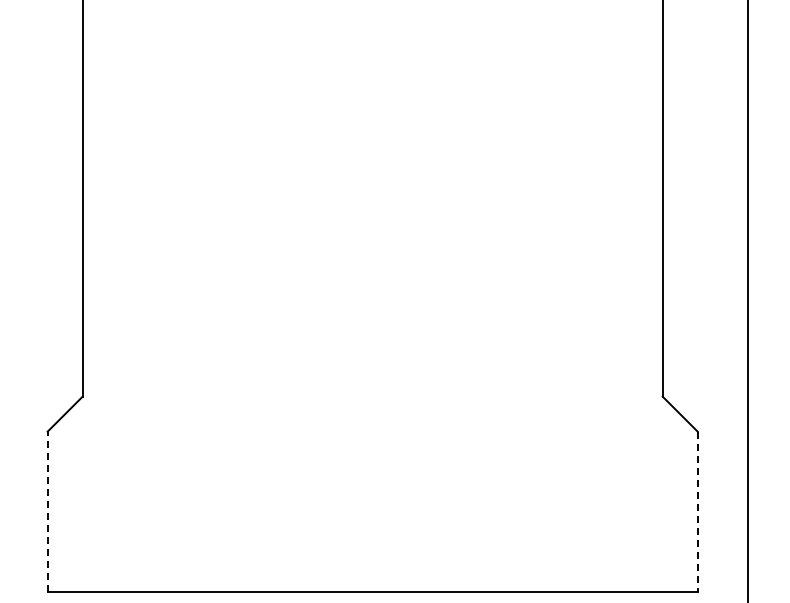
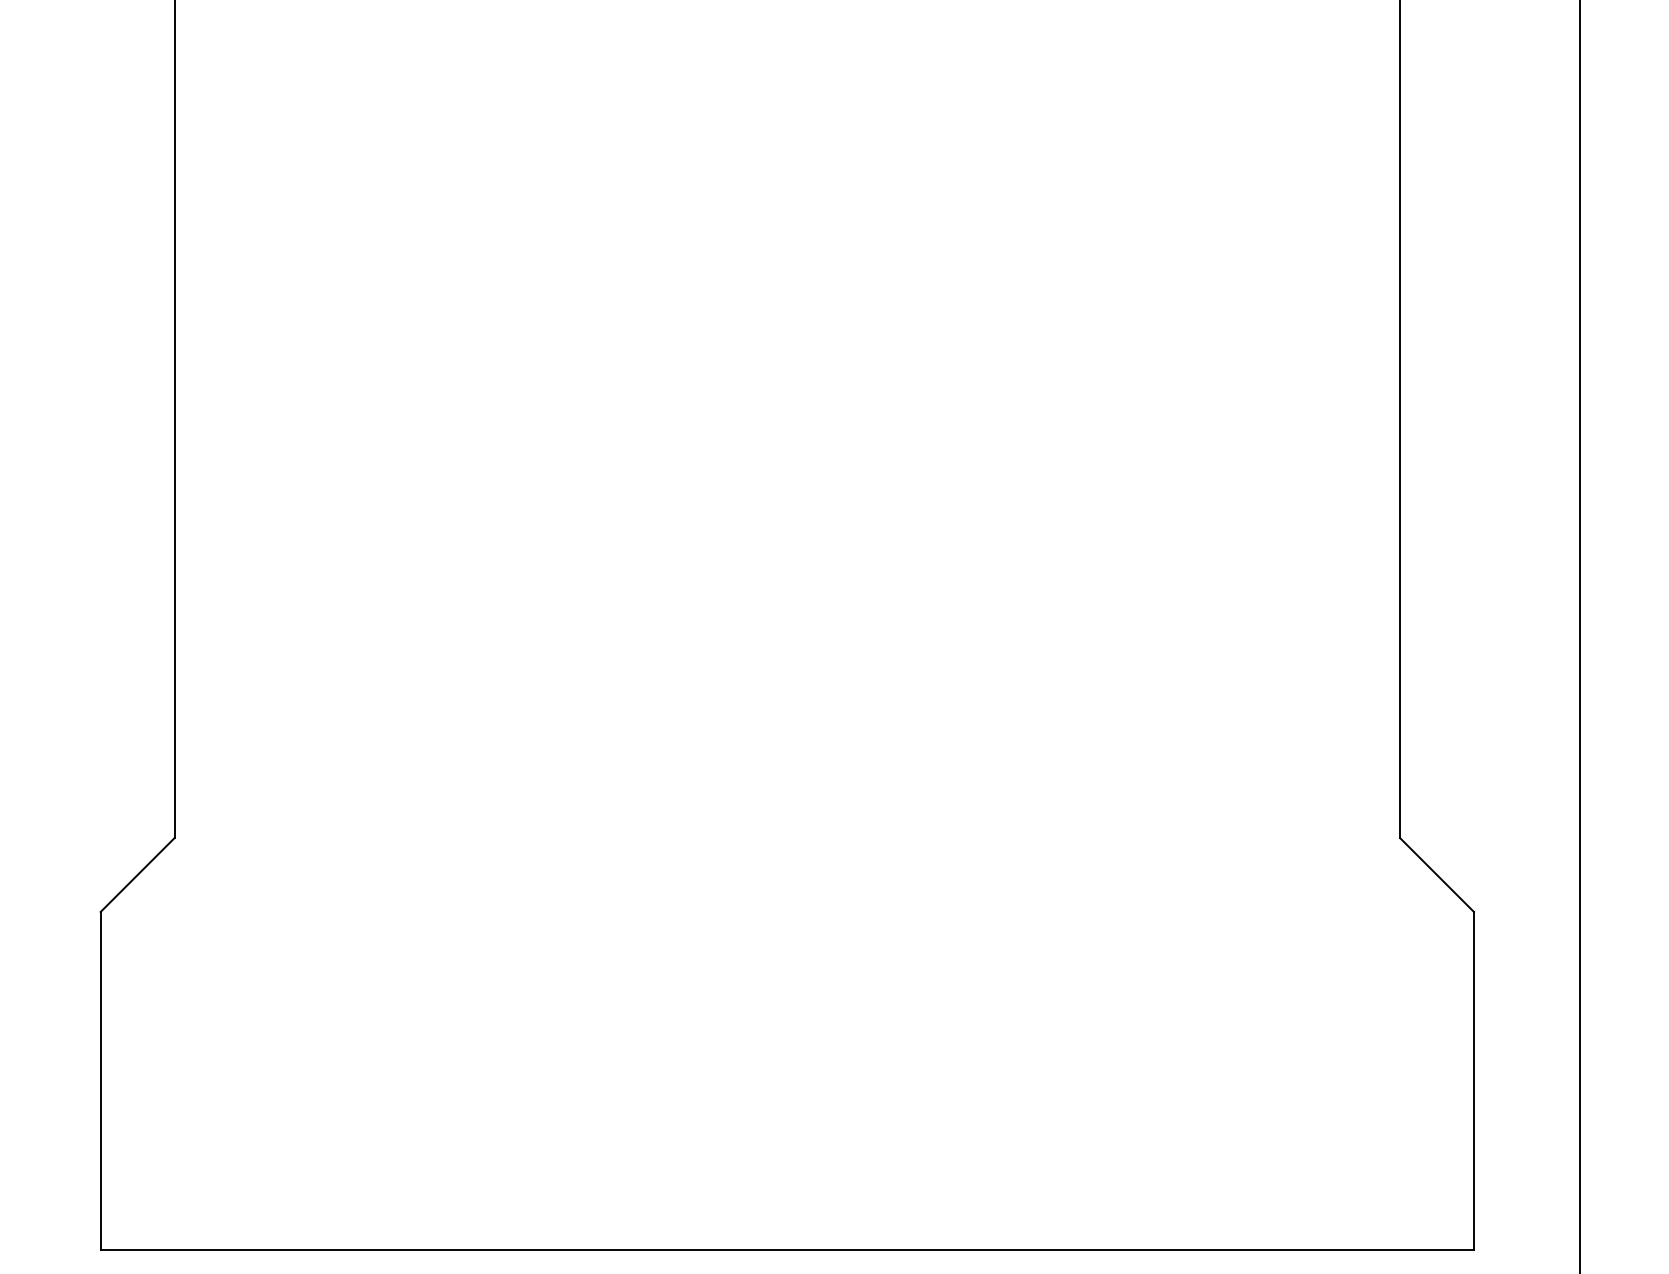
line: (47, 511) -> (100, 1080), dashed -> solid
line: (697, 512) -> (1473, 1082), dashed -> solid

